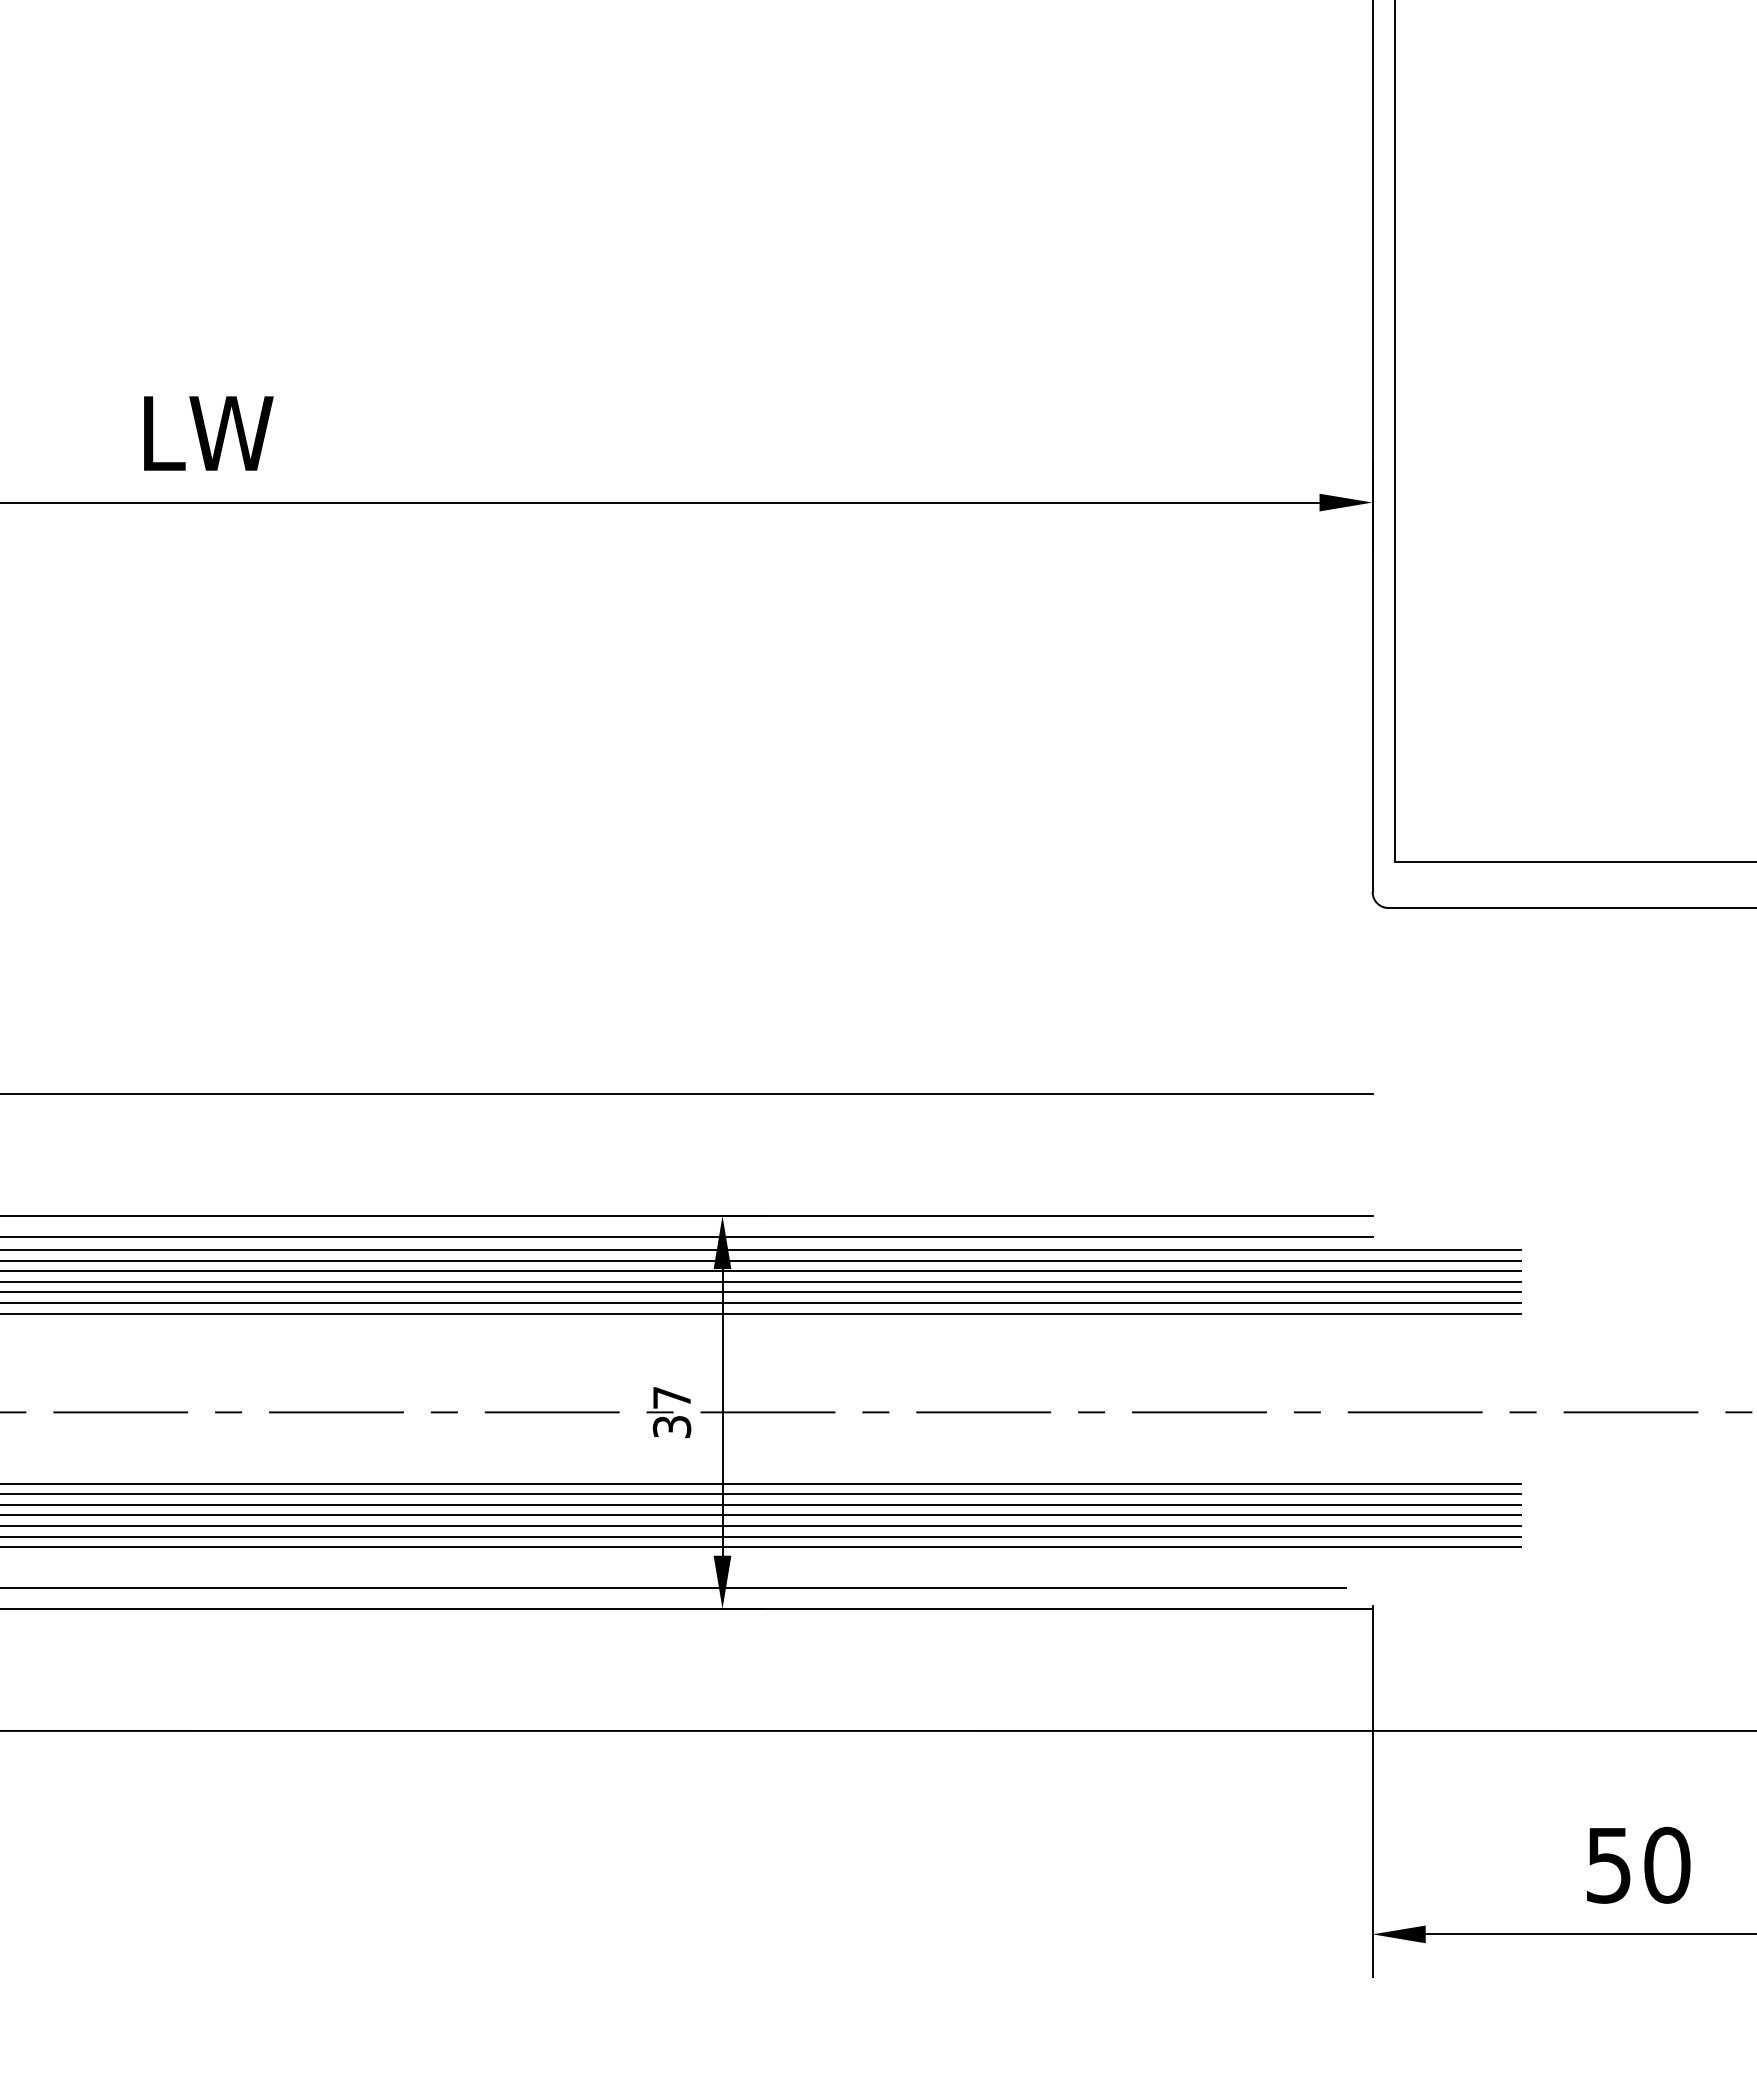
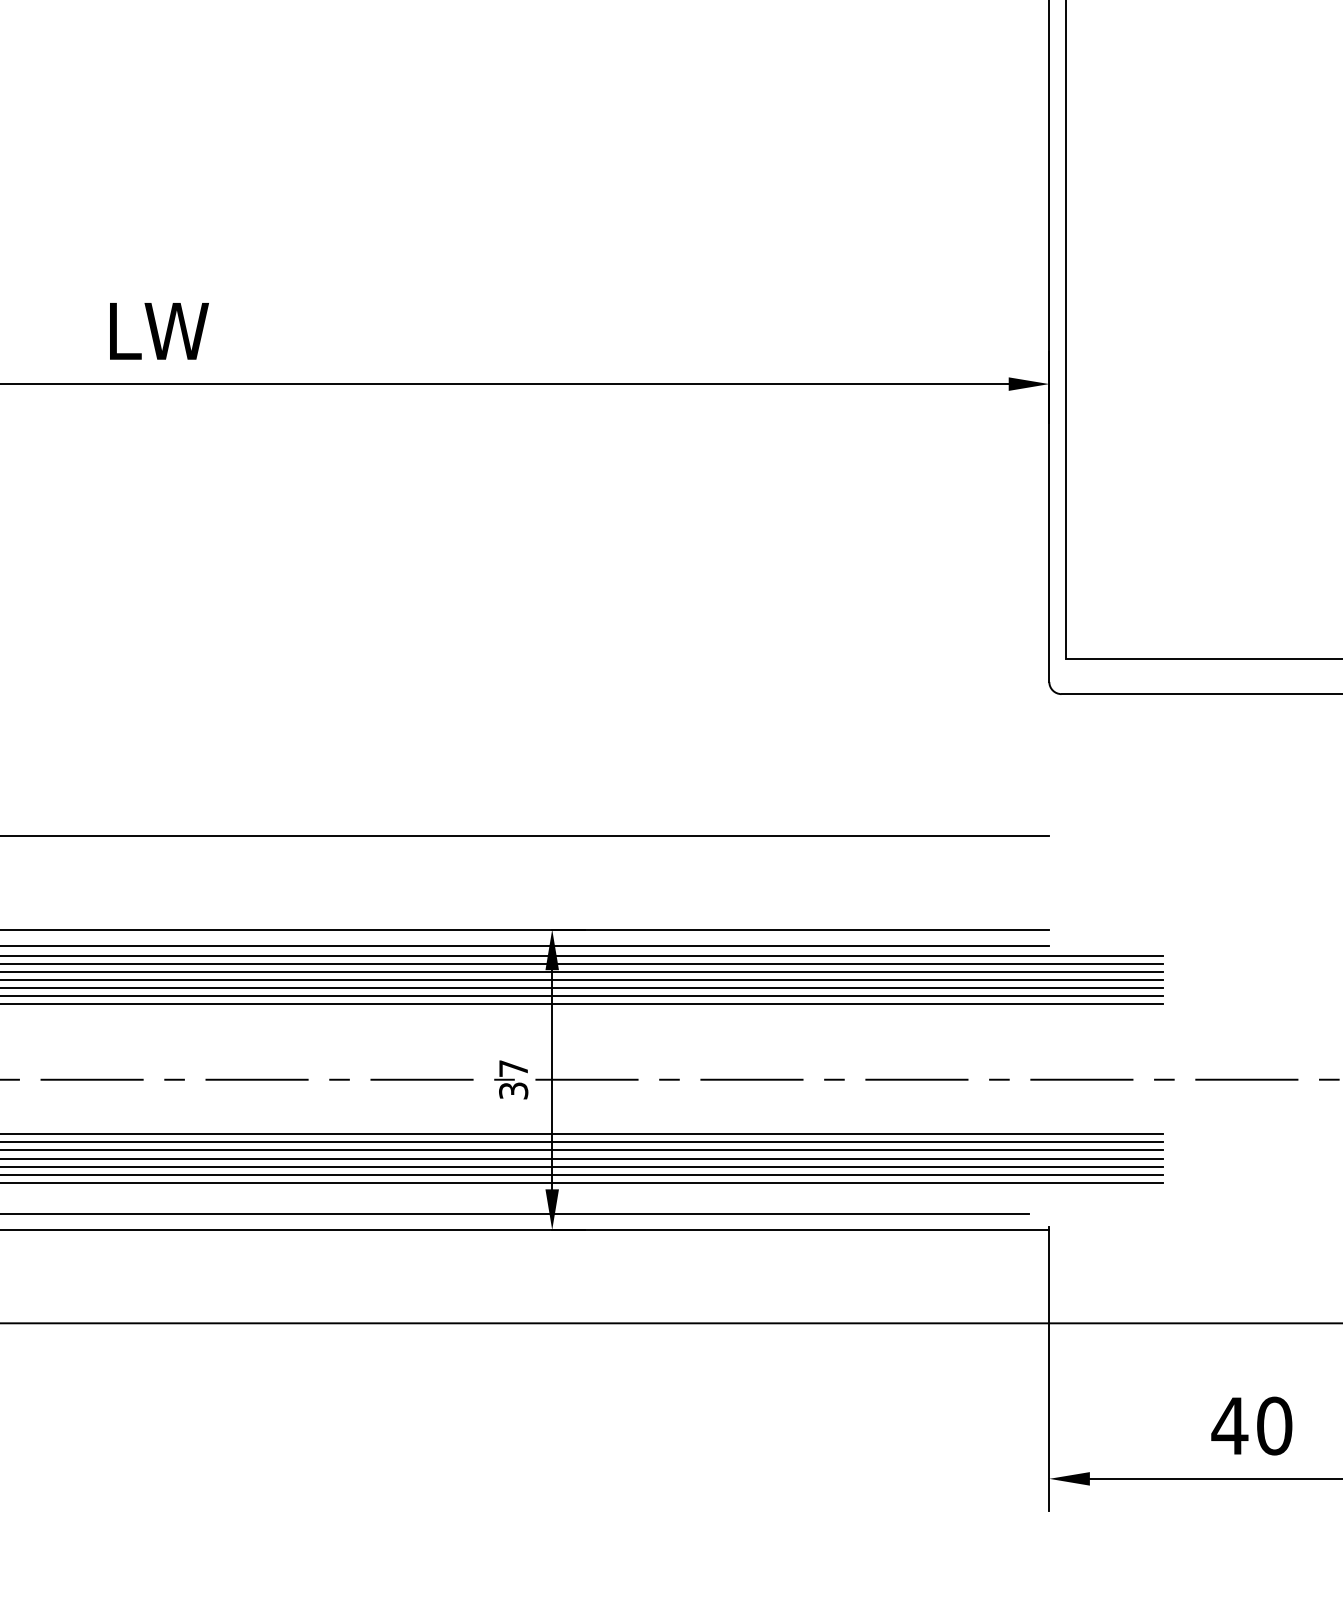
text: (1608, 1865) -> (1229, 1426), 50 -> 40

